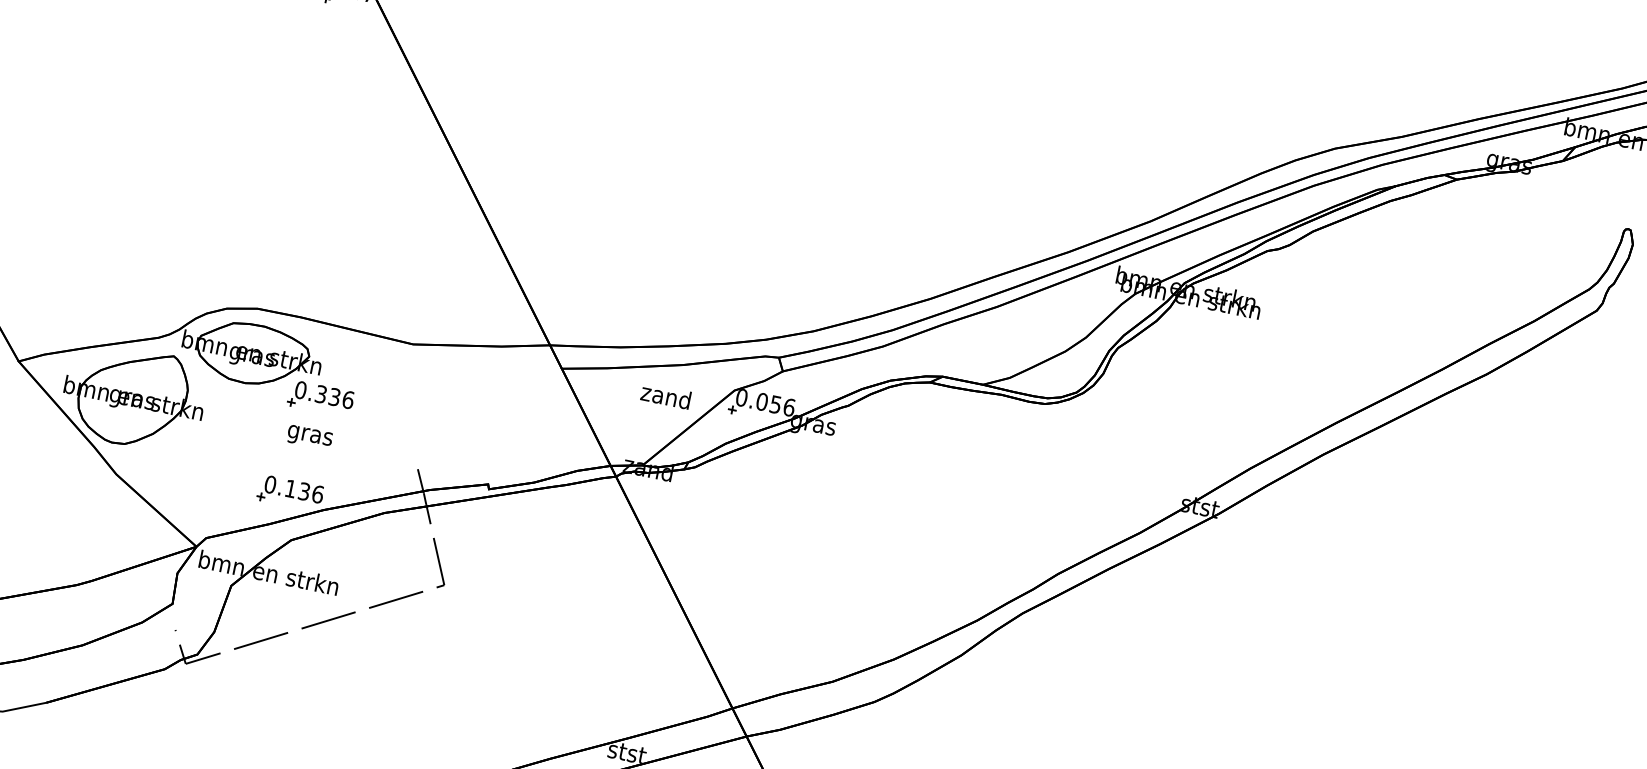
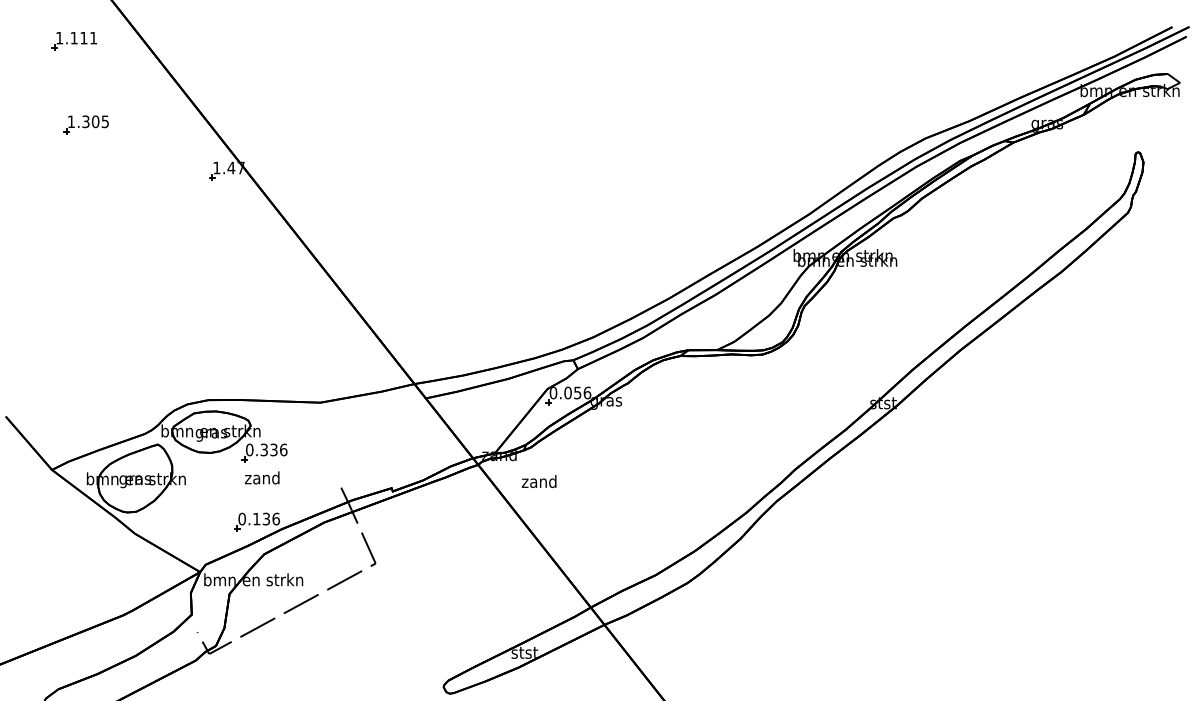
text: (665, 395) -> (538, 481), moved
text: (308, 434) -> (261, 479), gras -> zand

